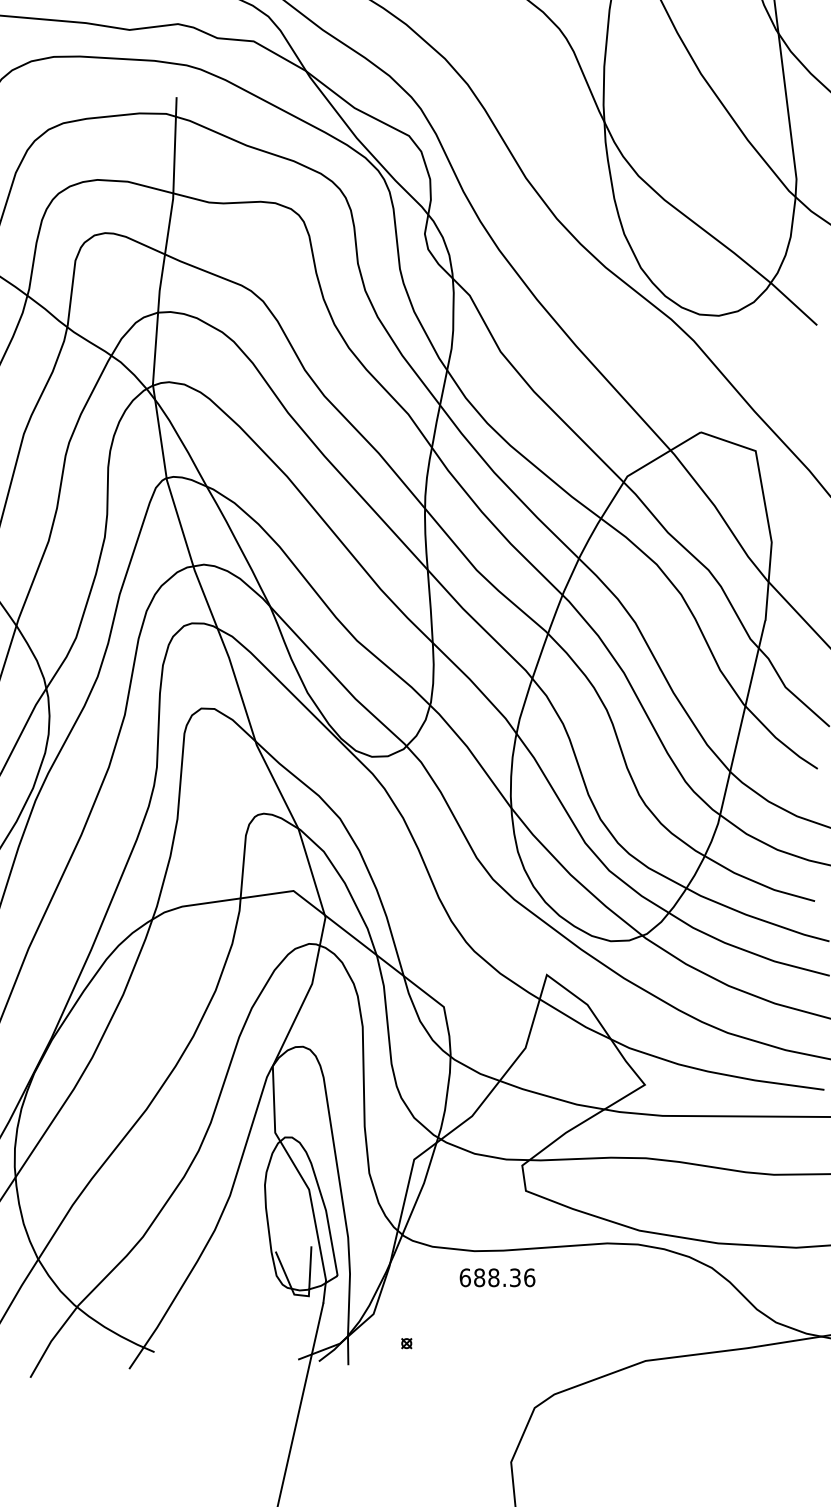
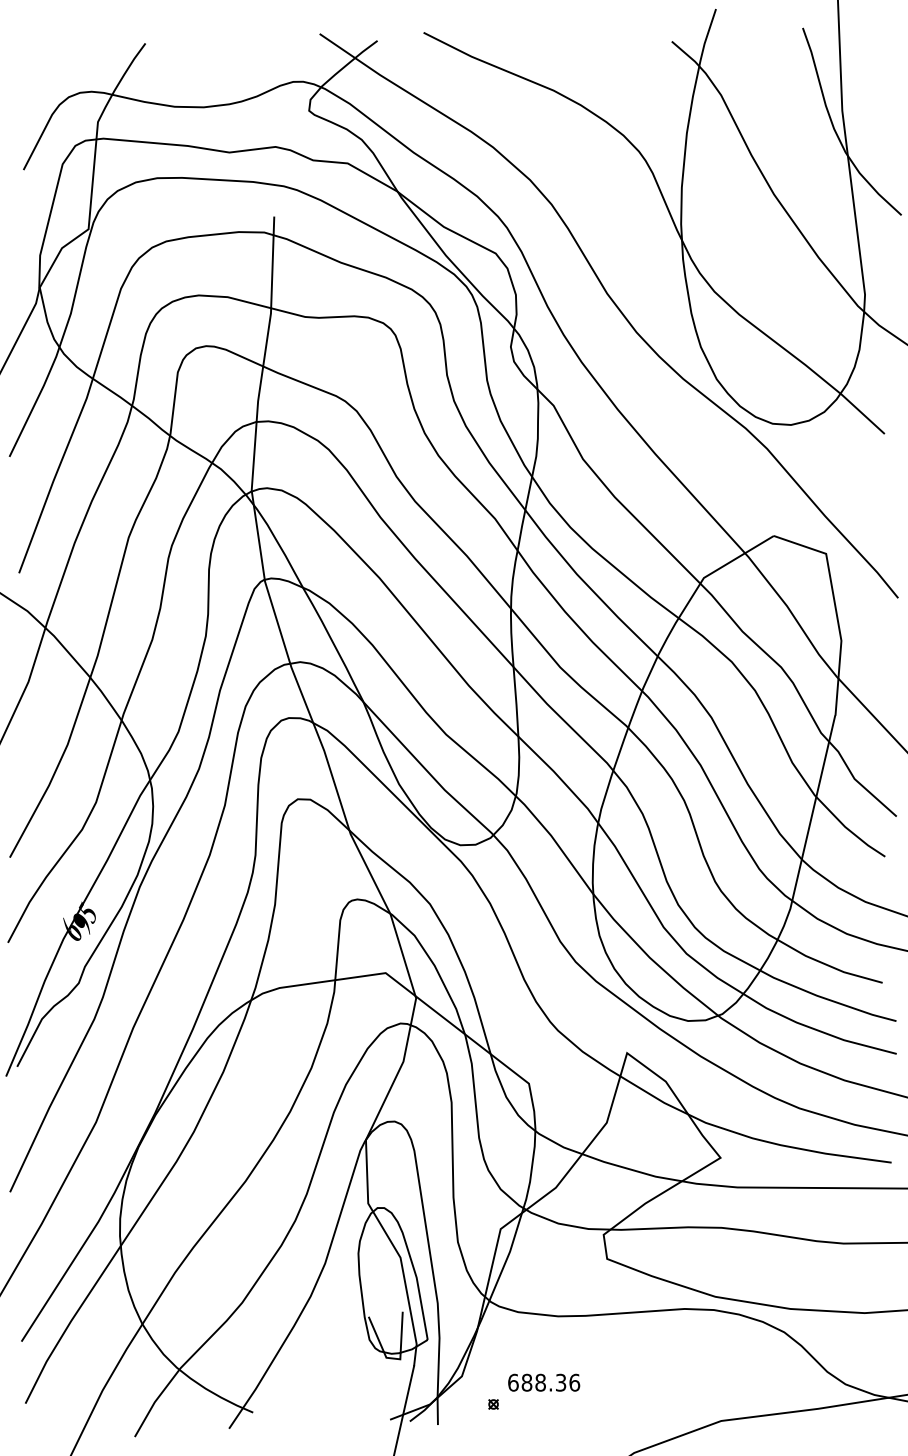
text: (497, 1277) -> (544, 1382), moved

